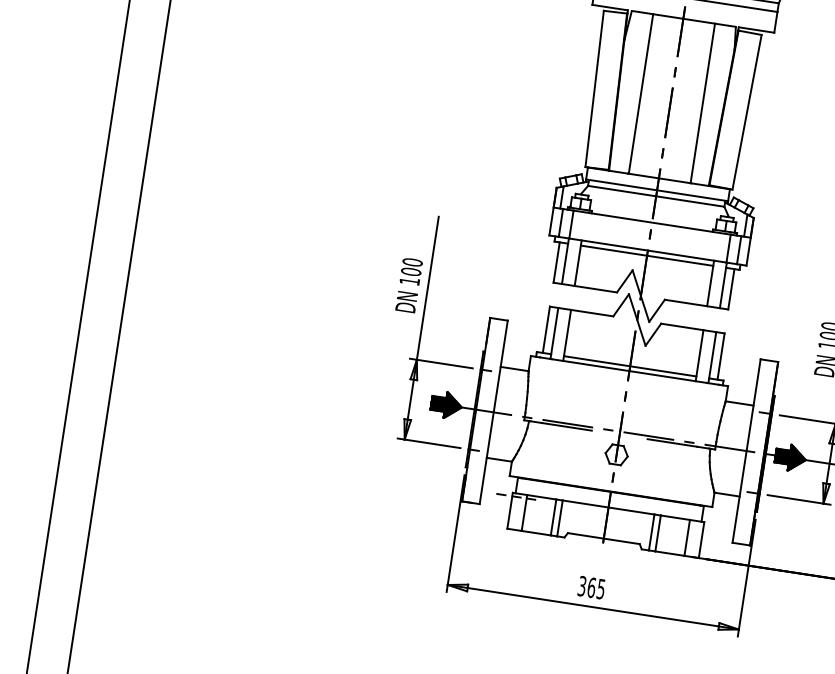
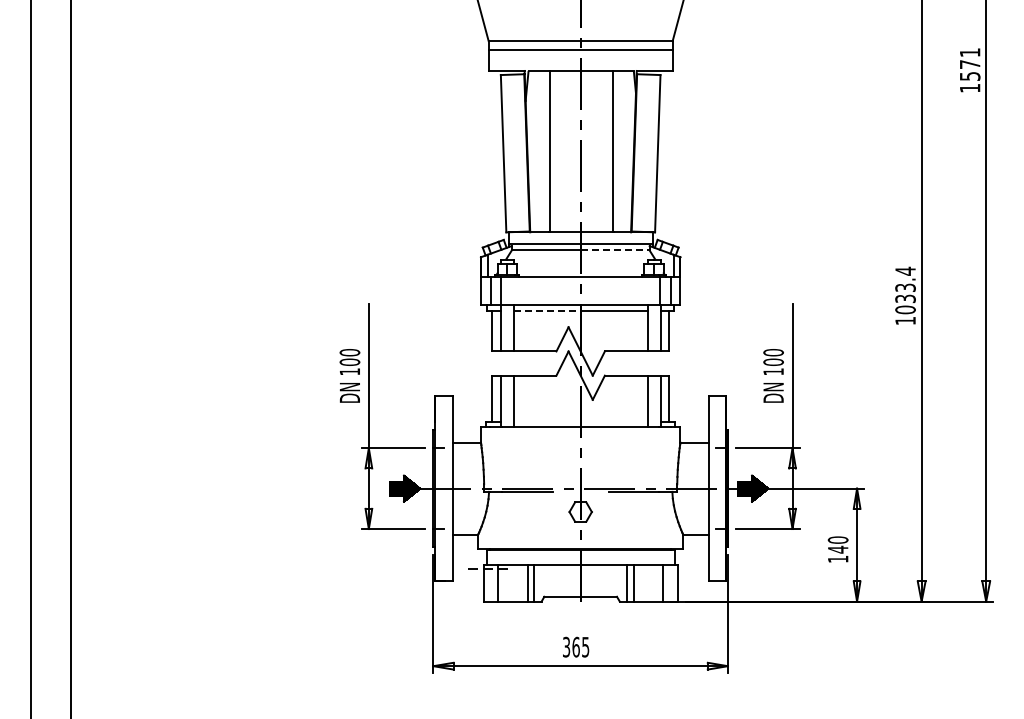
line: (690, 201) -> (615, 250), solid -> dashed
line: (614, 250) -> (547, 310), solid -> dashed
line: (630, 366) -> (580, 422), removed

